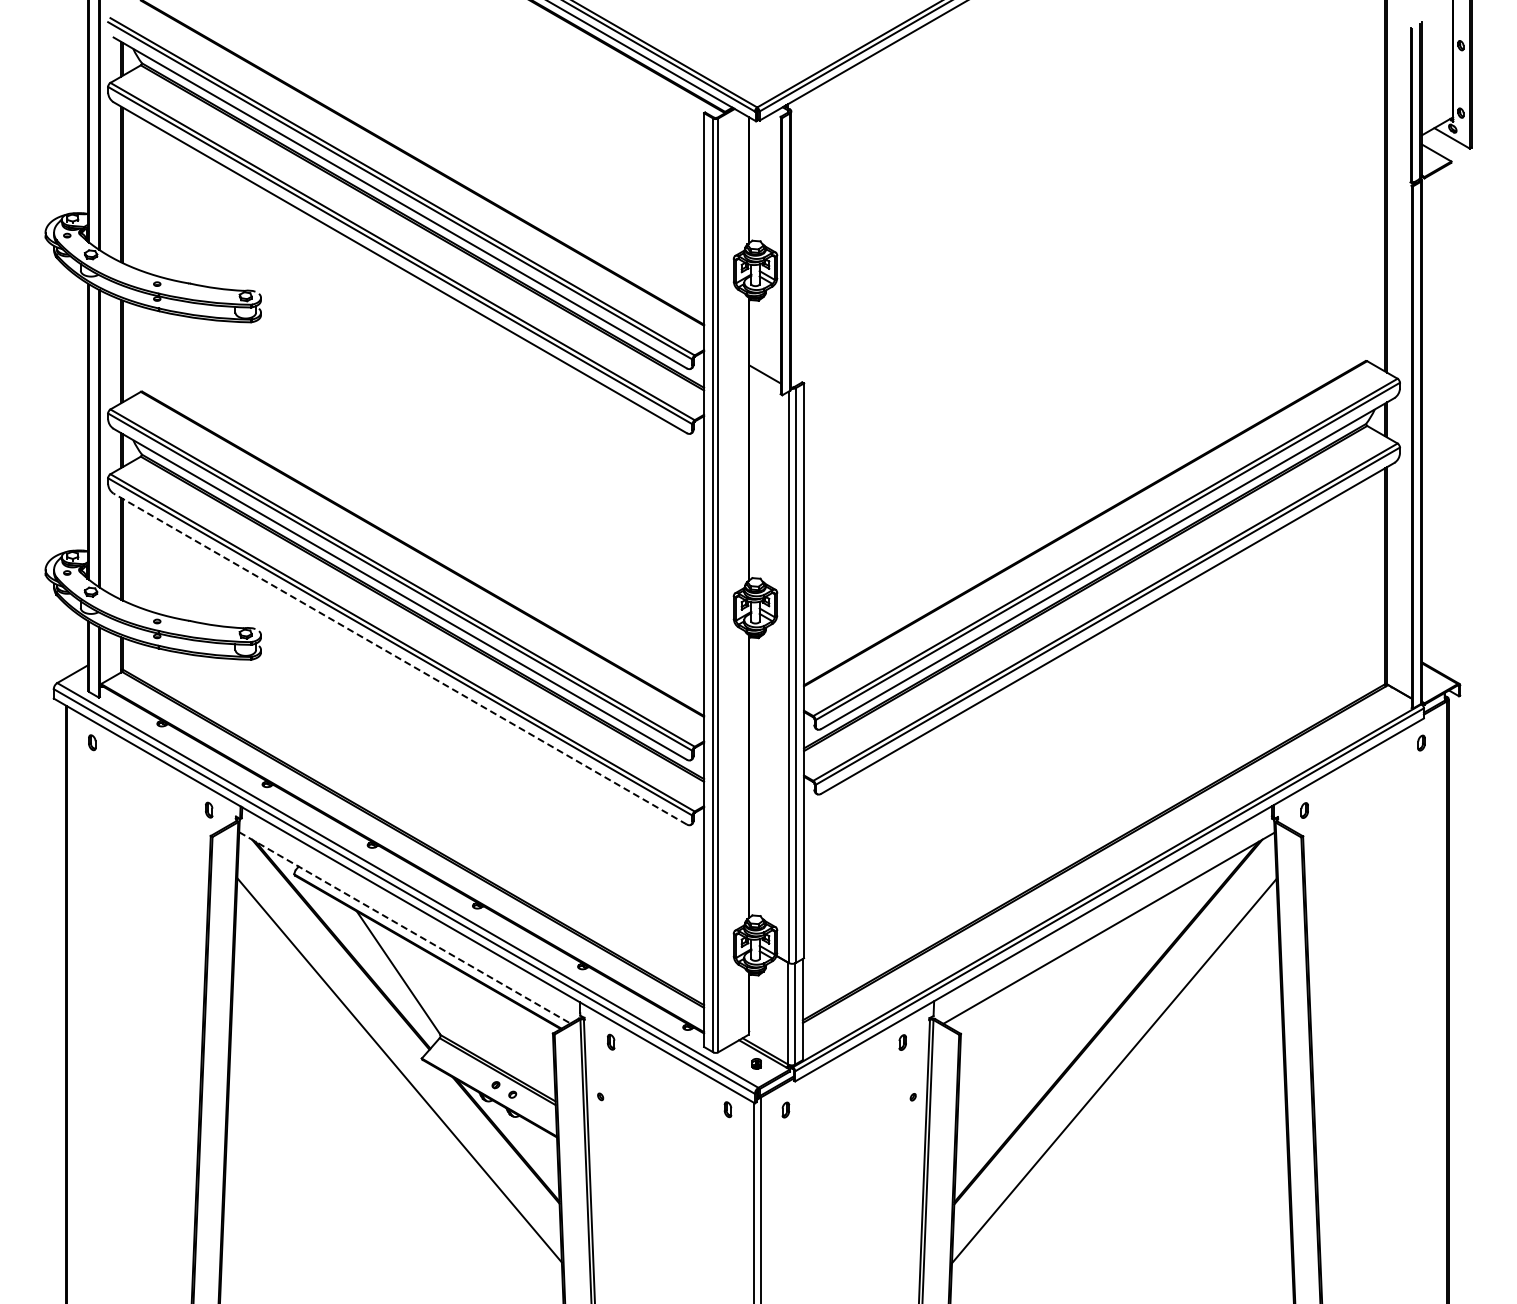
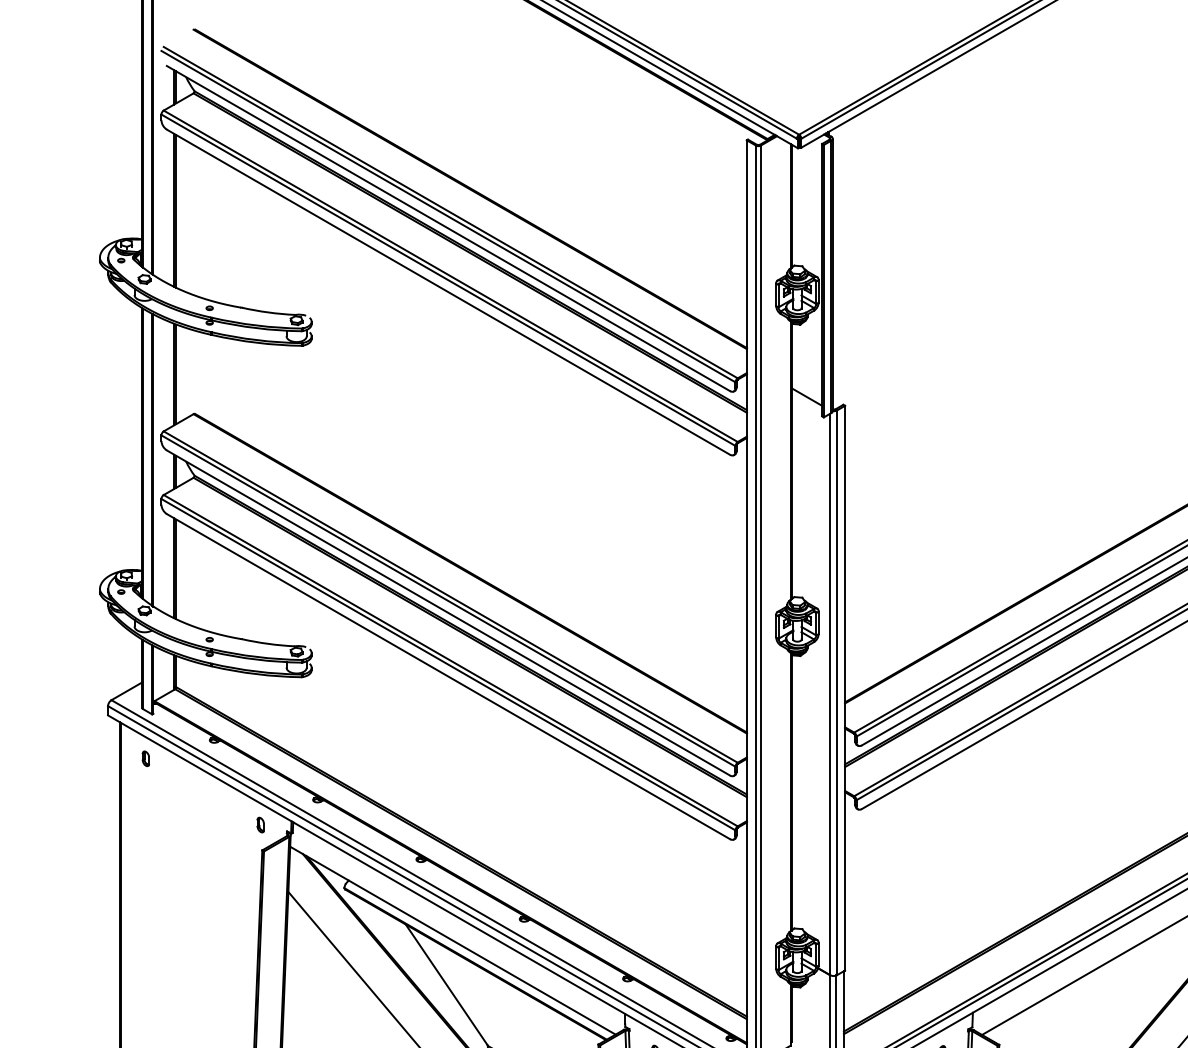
line: (400, 659) -> (448, 677), dashed -> solid
line: (405, 928) -> (453, 941), dashed -> solid

